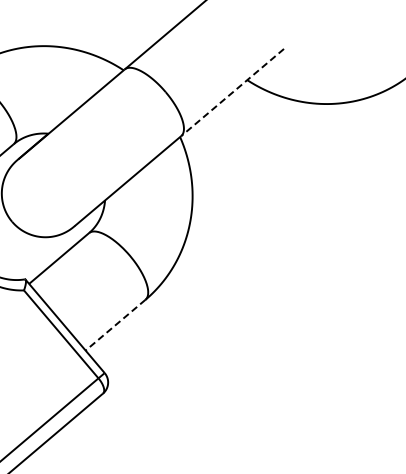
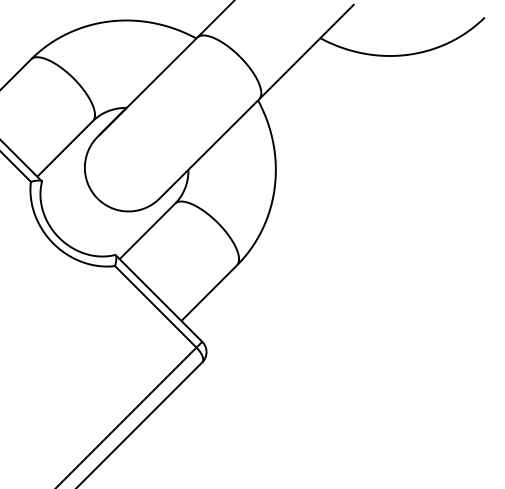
line: (232, 93) -> (306, 52), dashed -> solid
line: (114, 325) -> (208, 293), dashed -> solid

